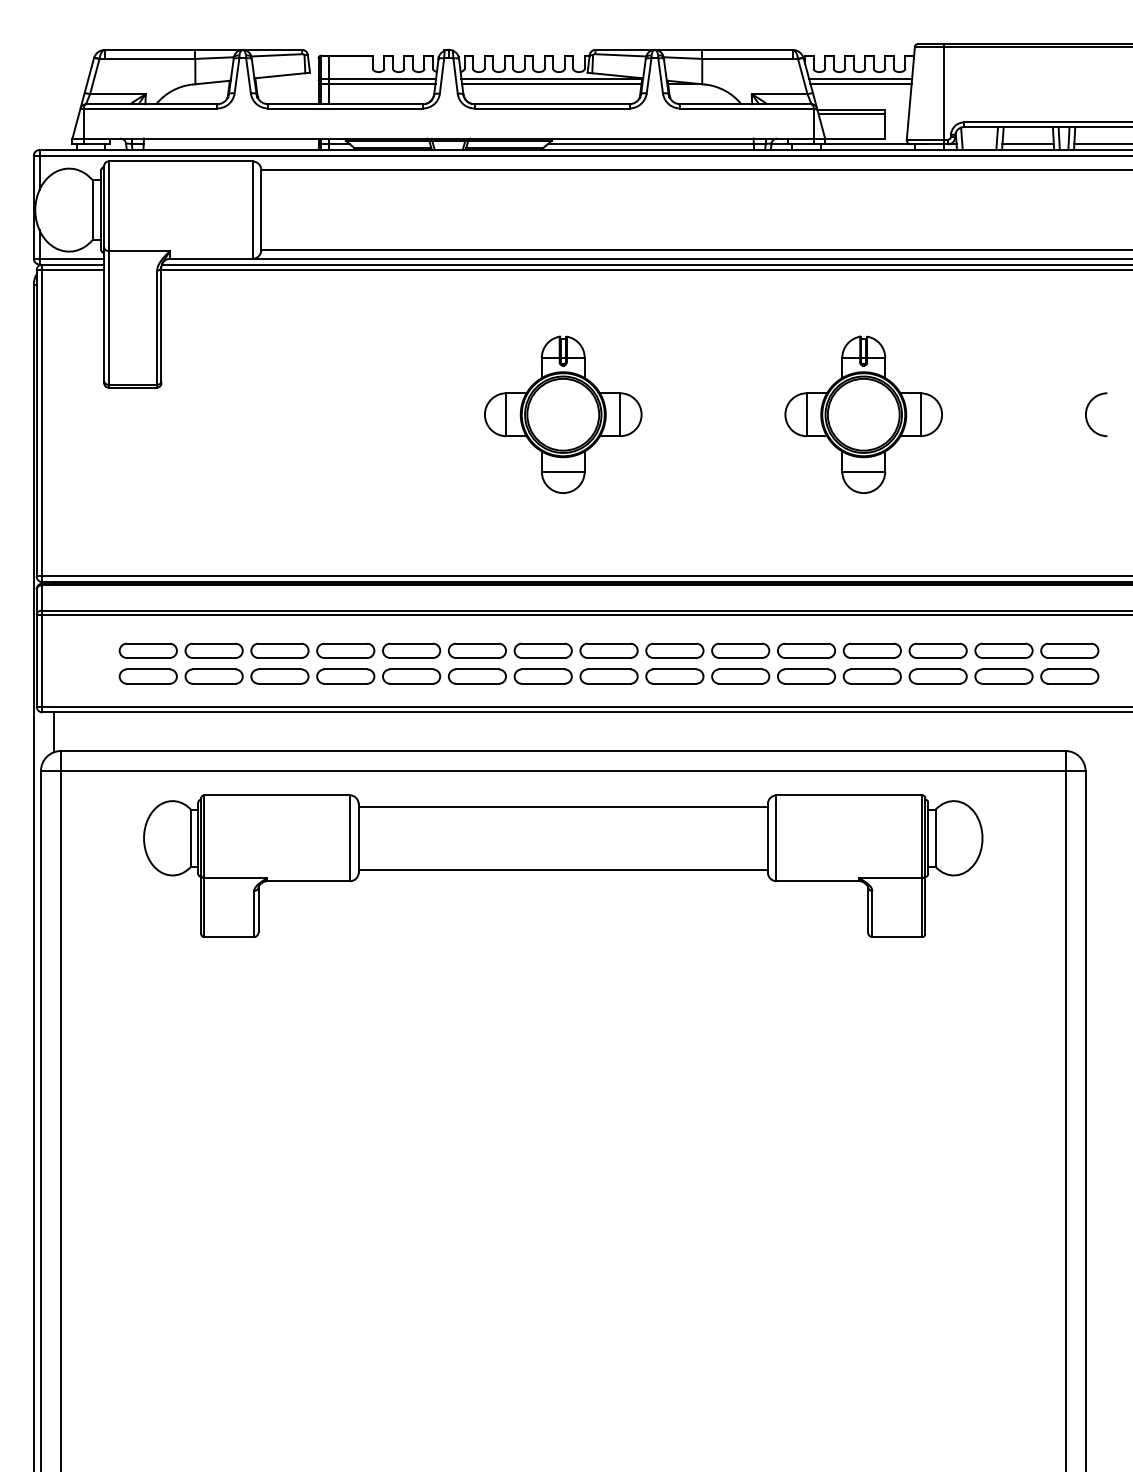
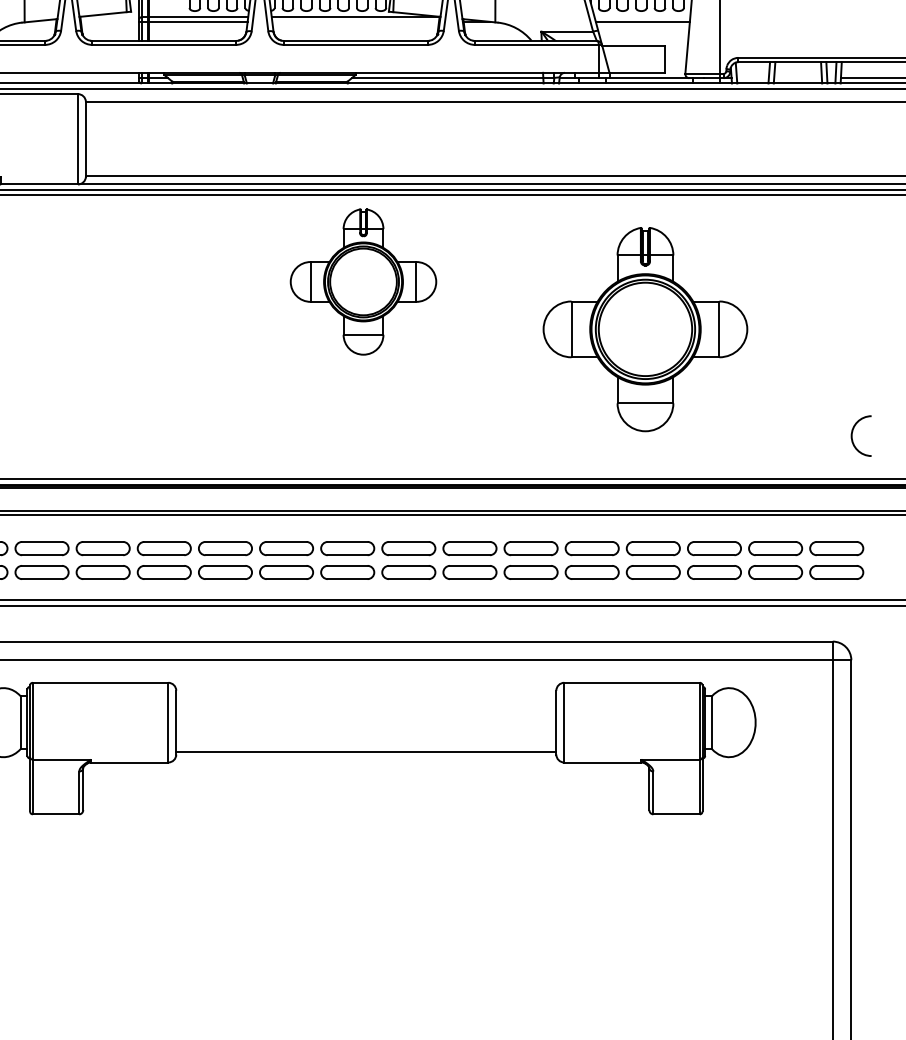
line: (860, 78) -> (642, 17), removed
line: (551, 83) -> (355, 21), removed
line: (851, 114) -> (633, 50), removed
line: (1027, 144) -> (797, 78), removed
arc: (1087, 411) -> (853, 433), moved
part: (563, 414) -> (363, 281), moved
part: (863, 414) -> (645, 329), size x1.4
line: (562, 806) -> (365, 693), removed

